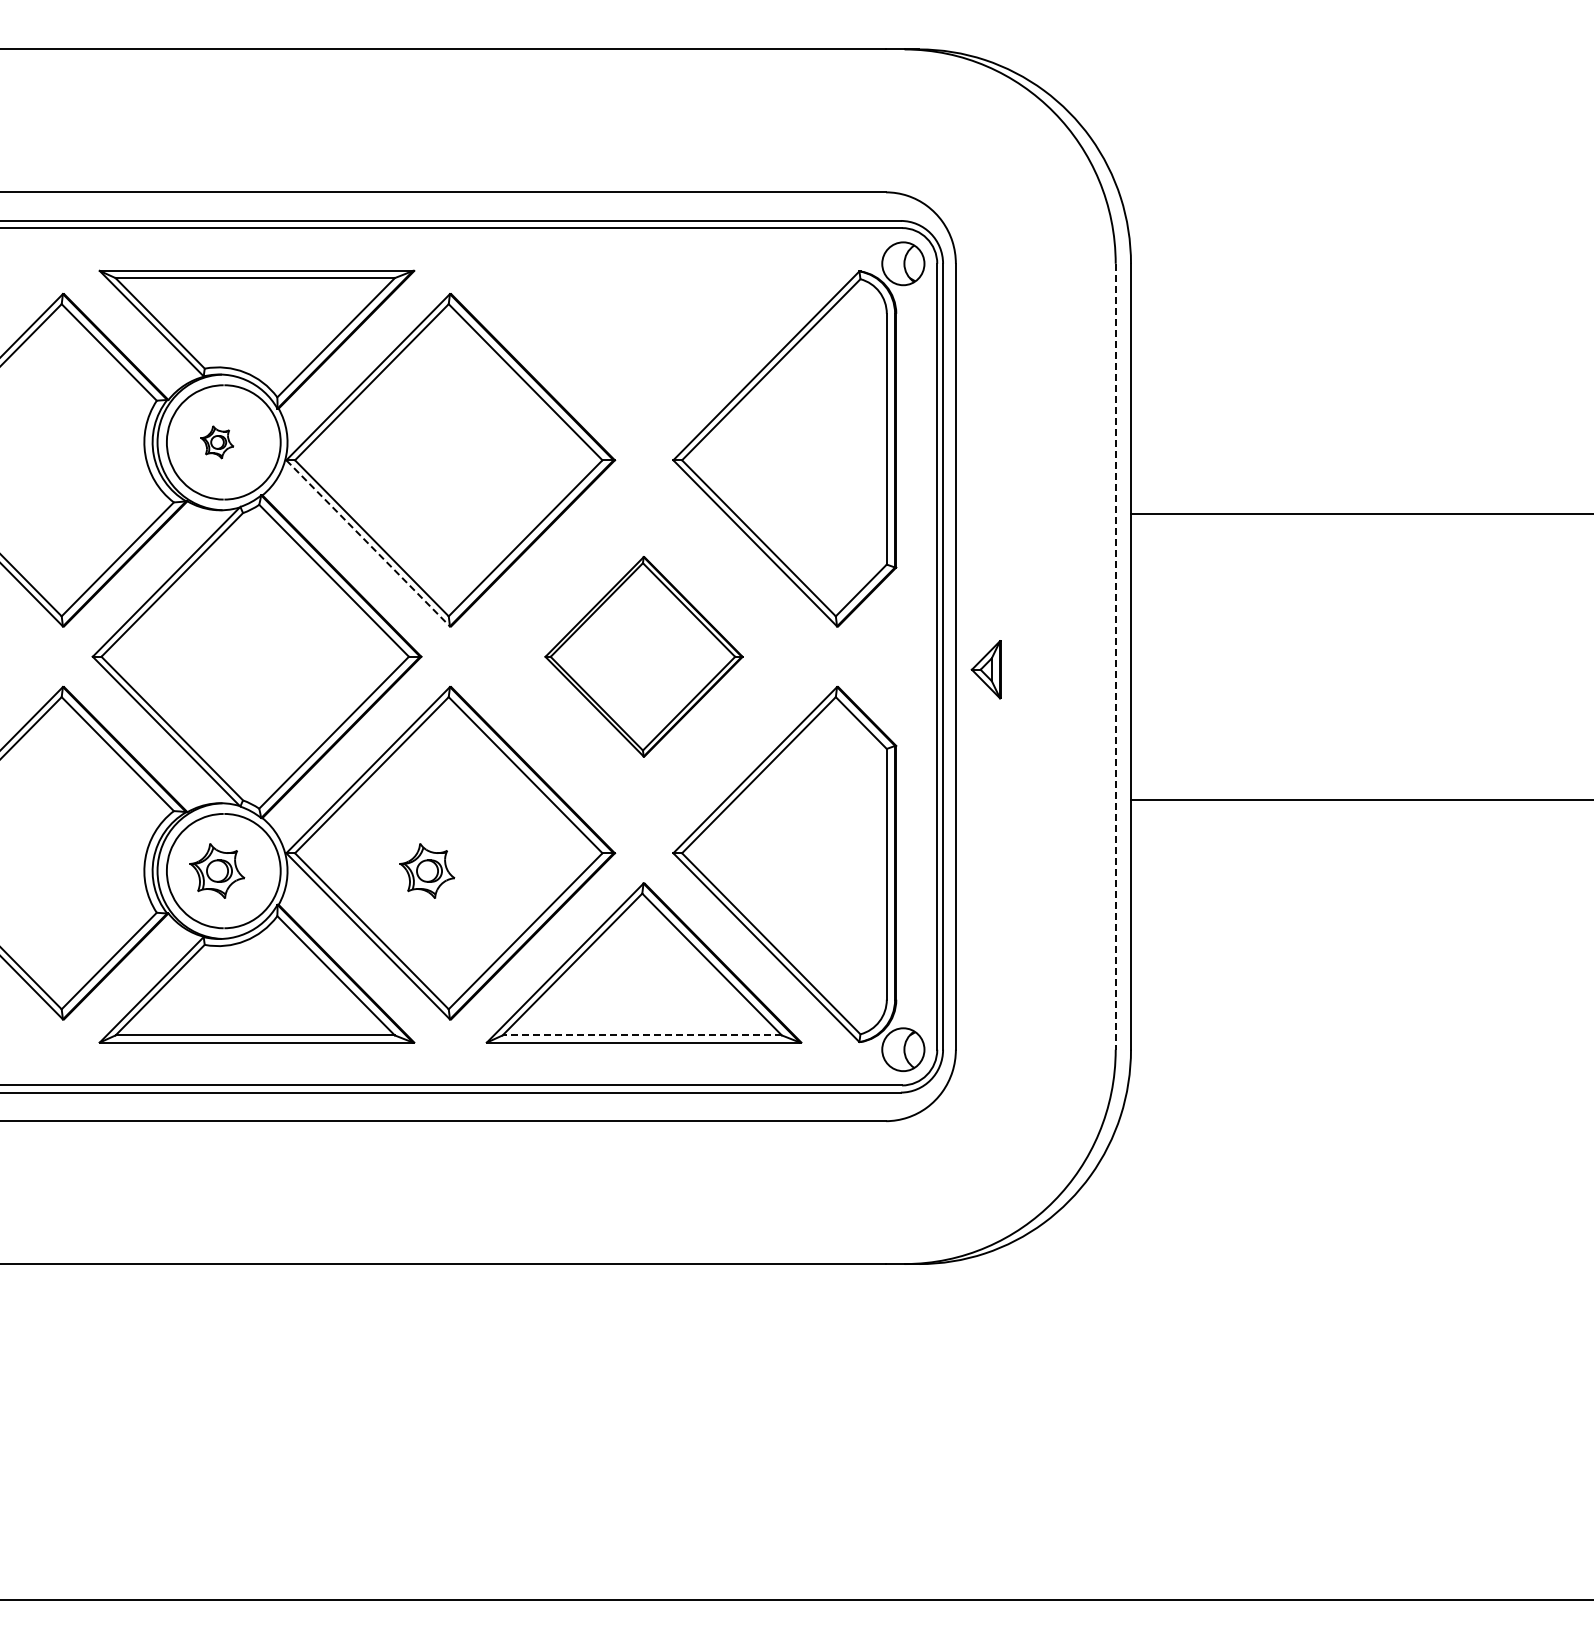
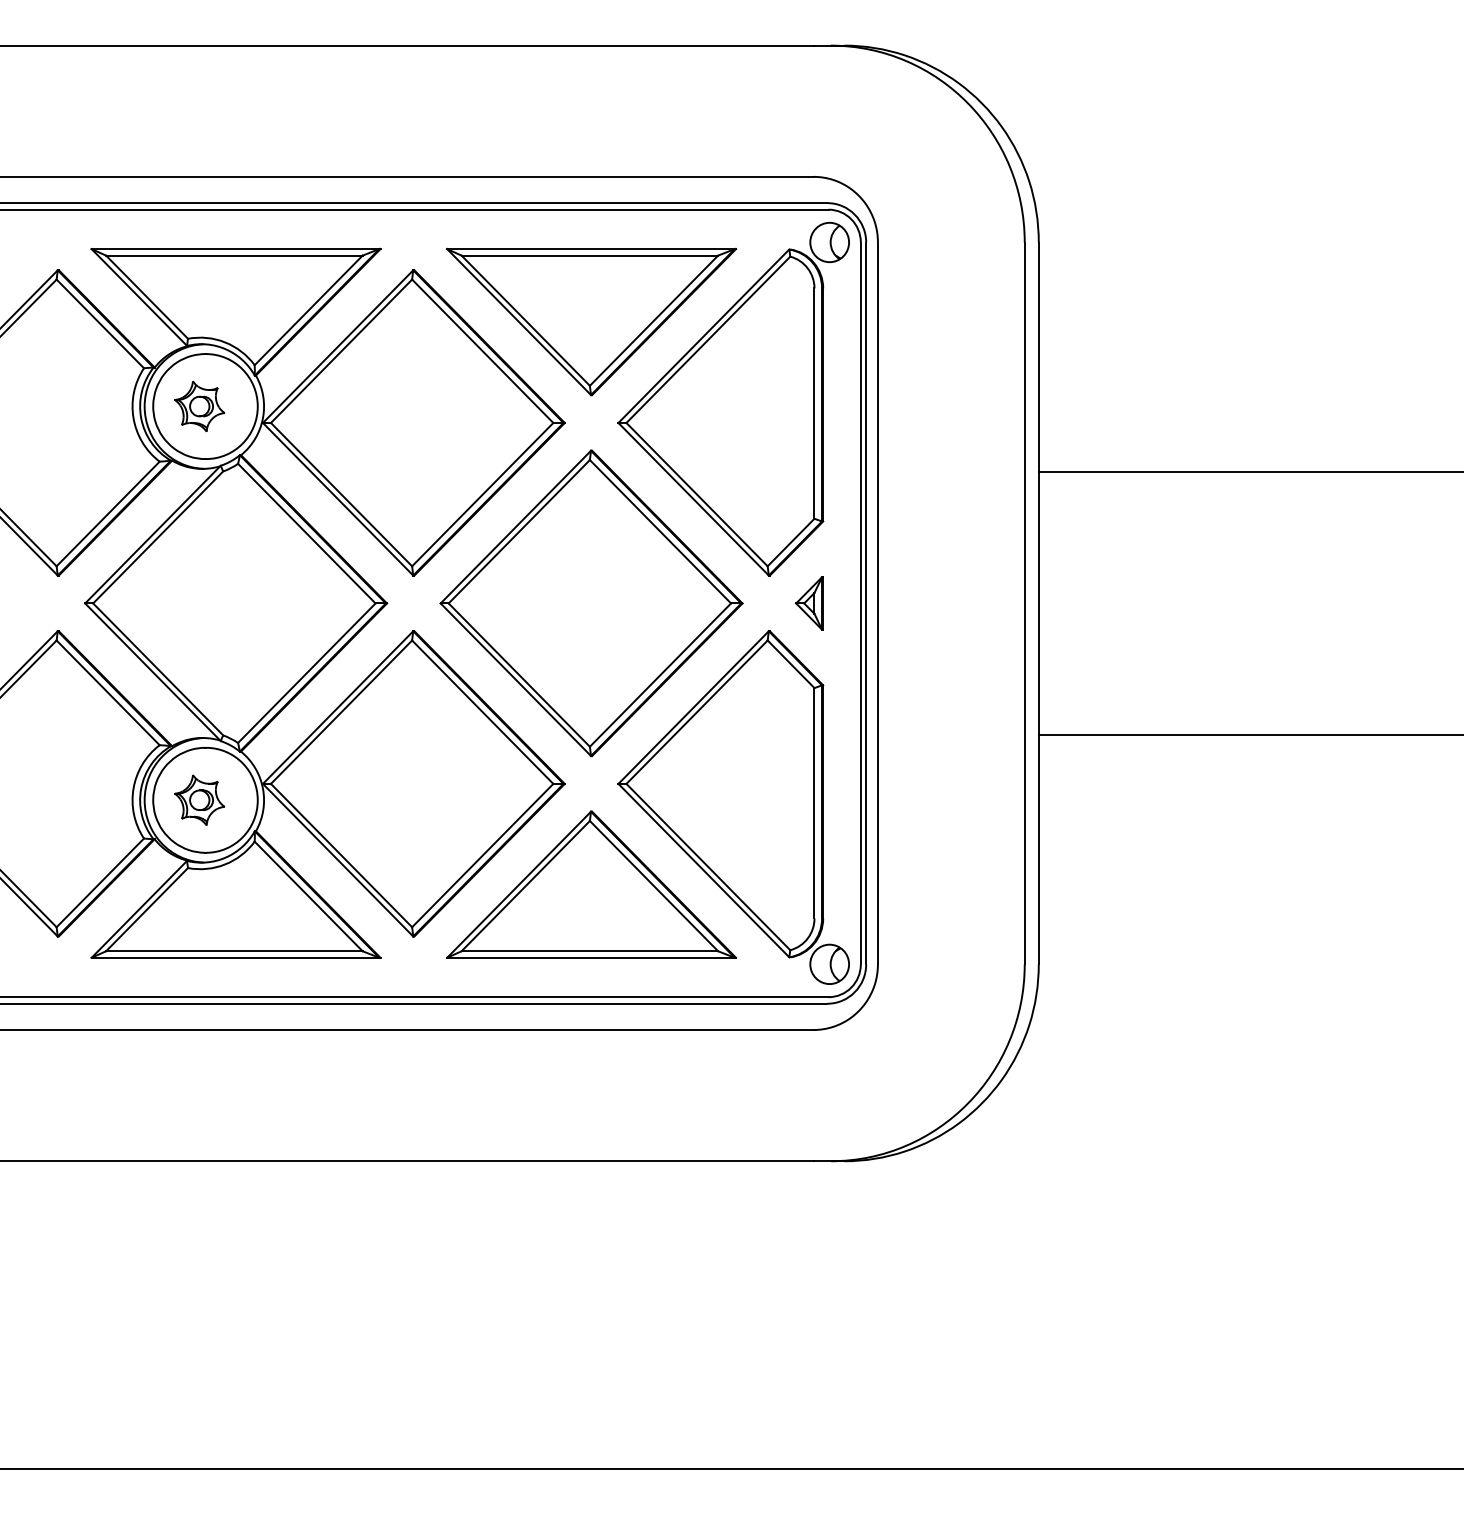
part: (643, 350) -> (591, 322), added
part: (217, 442) -> (199, 406), size x1.67
line: (368, 543) -> (338, 499), dashed -> solid
part: (643, 656) -> (591, 603), size x1.67
line: (1115, 656) -> (1024, 603), dashed -> solid
part: (985, 669) -> (808, 603), moved
part: (427, 870) -> (392, 799), removed
line: (642, 1035) -> (590, 951), dashed -> solid

